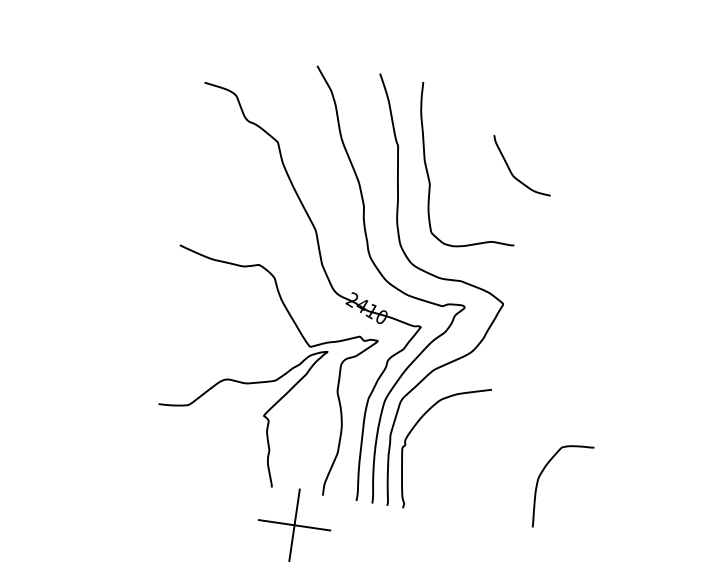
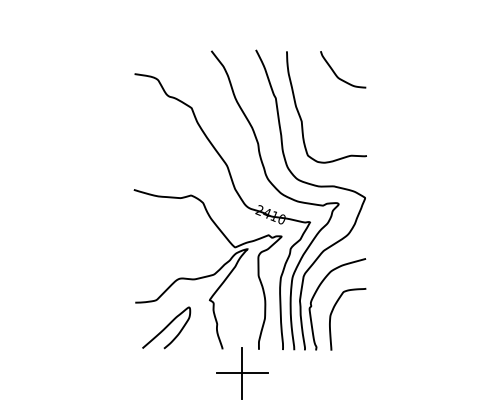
curve: (512, 172) -> (337, 75), moved
curve: (197, 445) -> (166, 327), added
curve: (539, 482) -> (331, 318), moved

